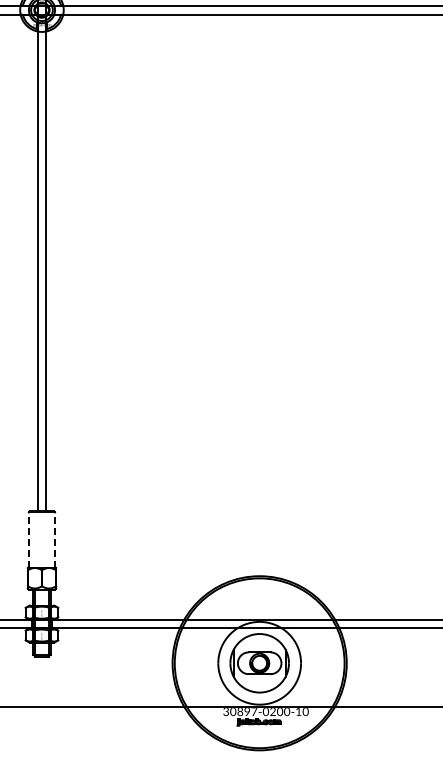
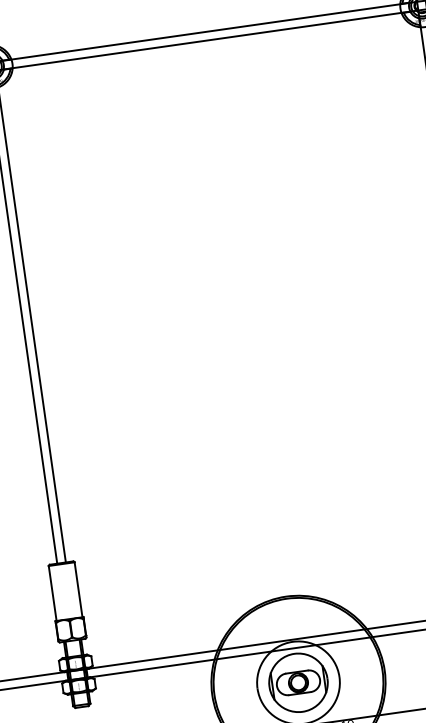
line: (28, 540) -> (52, 593), dashed -> solid
line: (55, 540) -> (79, 590), dashed -> solid

